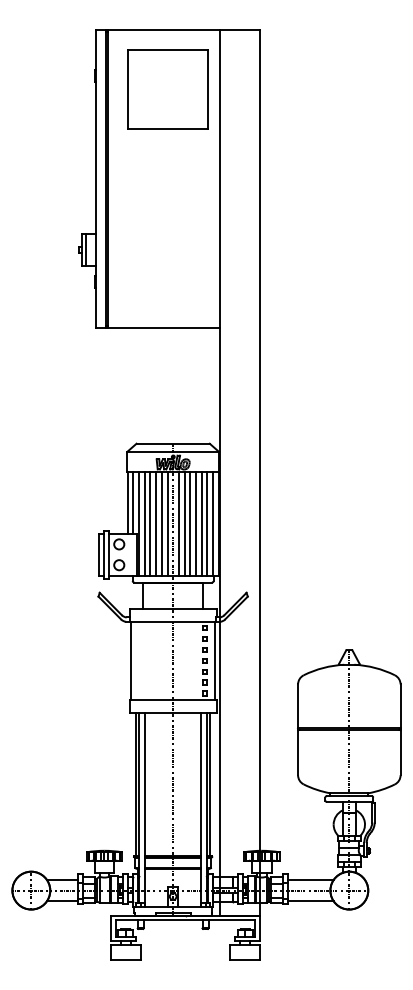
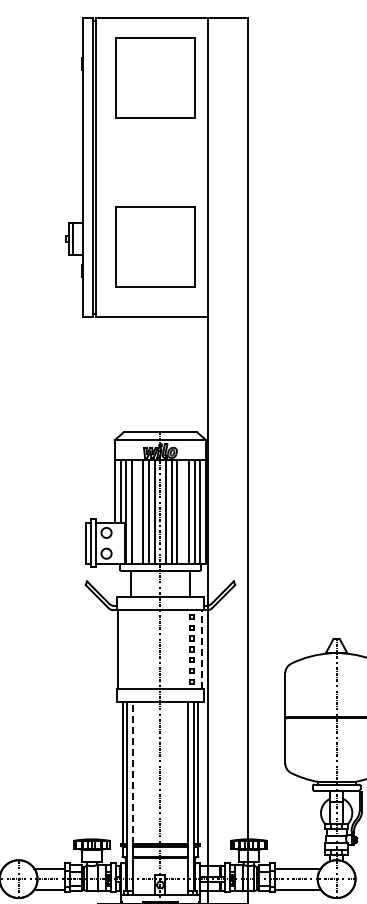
part: (167, 258) -> (154, 247), added
line: (150, 523) -> (137, 512), removed
line: (195, 523) -> (182, 512), removed
line: (215, 660) -> (202, 649), solid -> dashed
line: (145, 783) -> (132, 772), solid -> dashed

